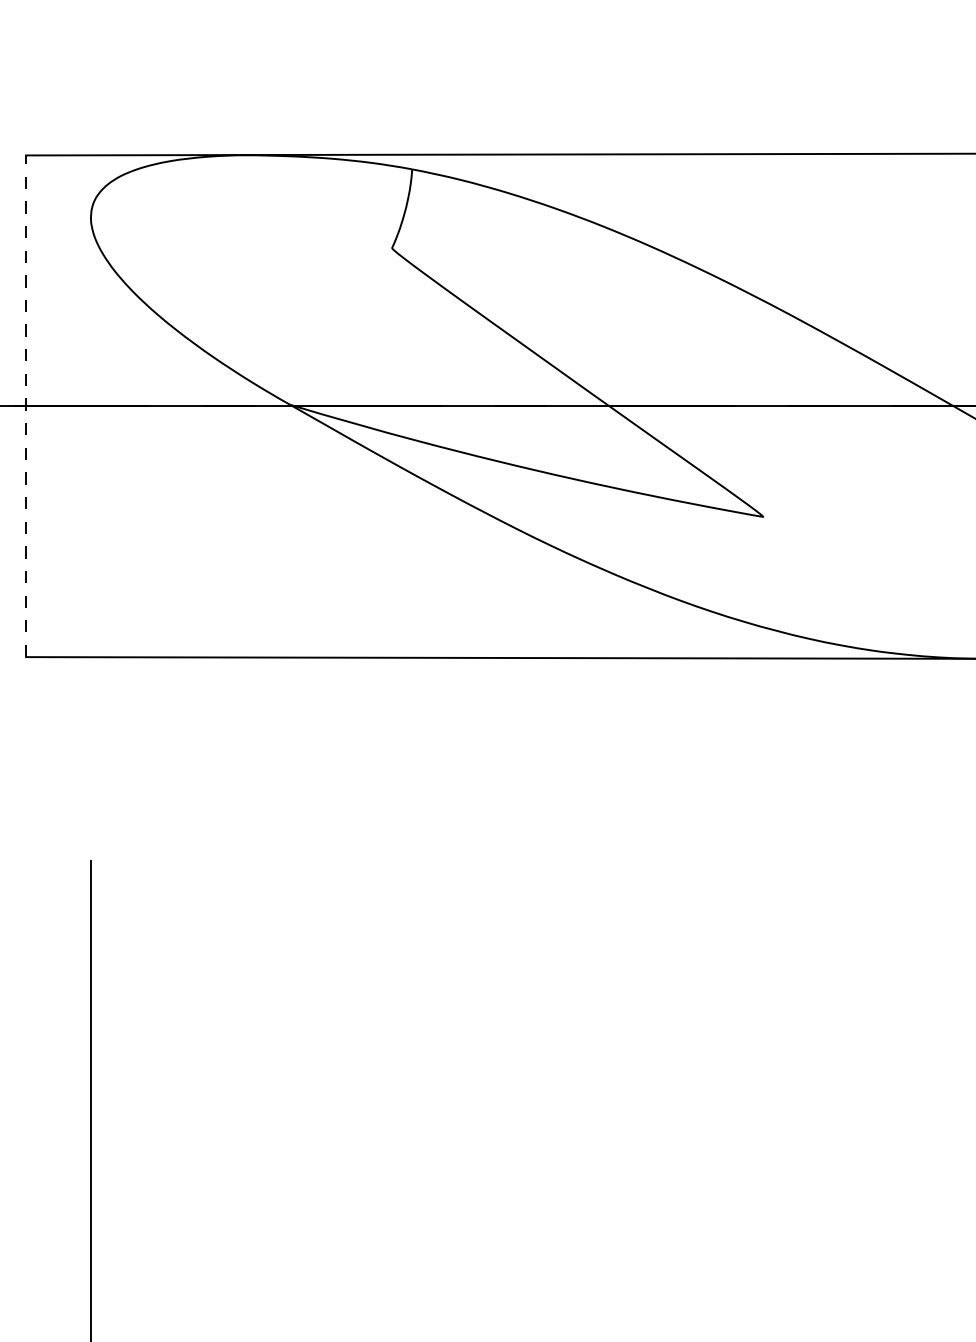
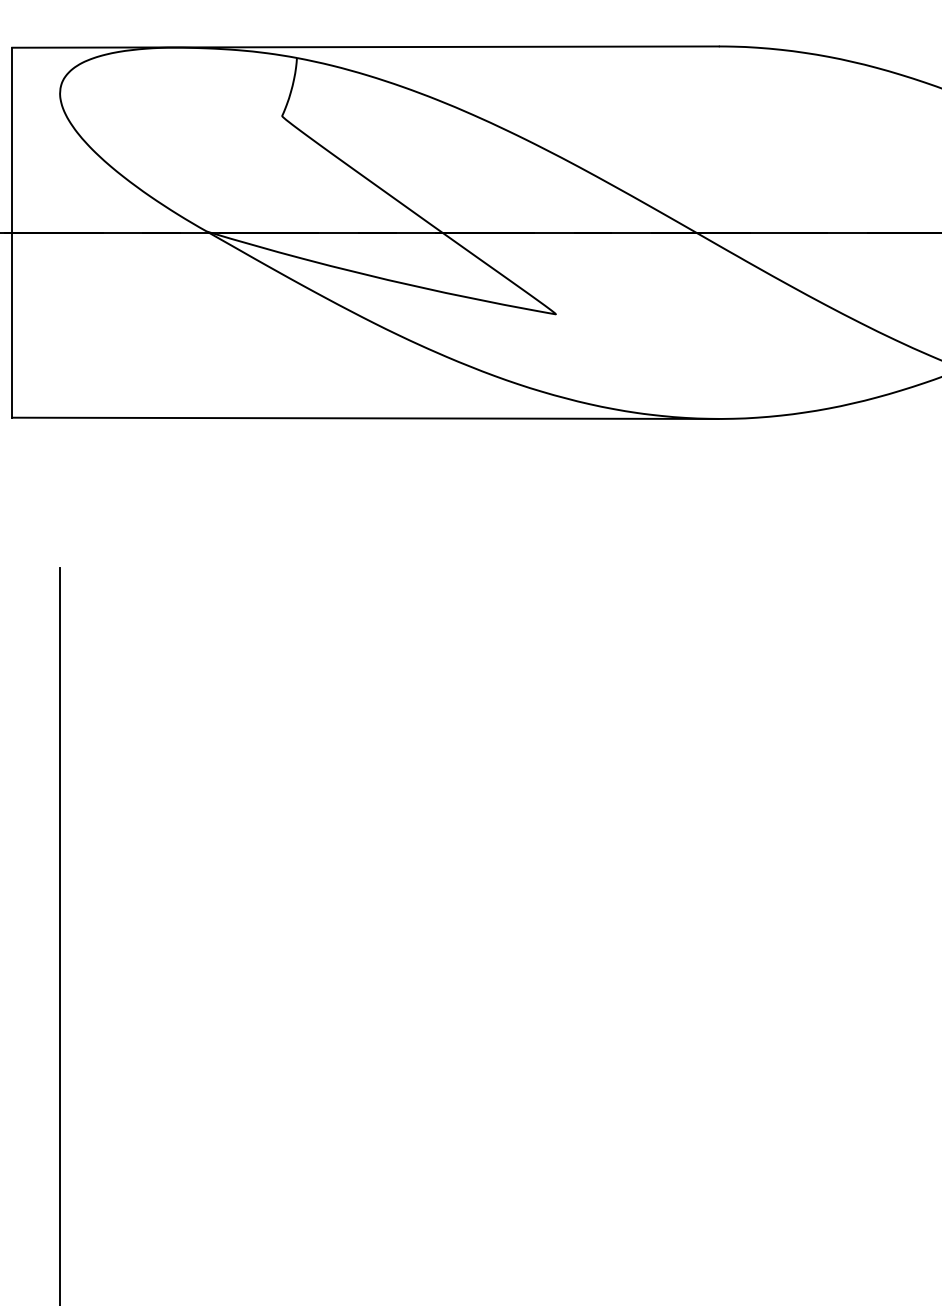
line: (26, 405) -> (12, 232), dashed -> solid

